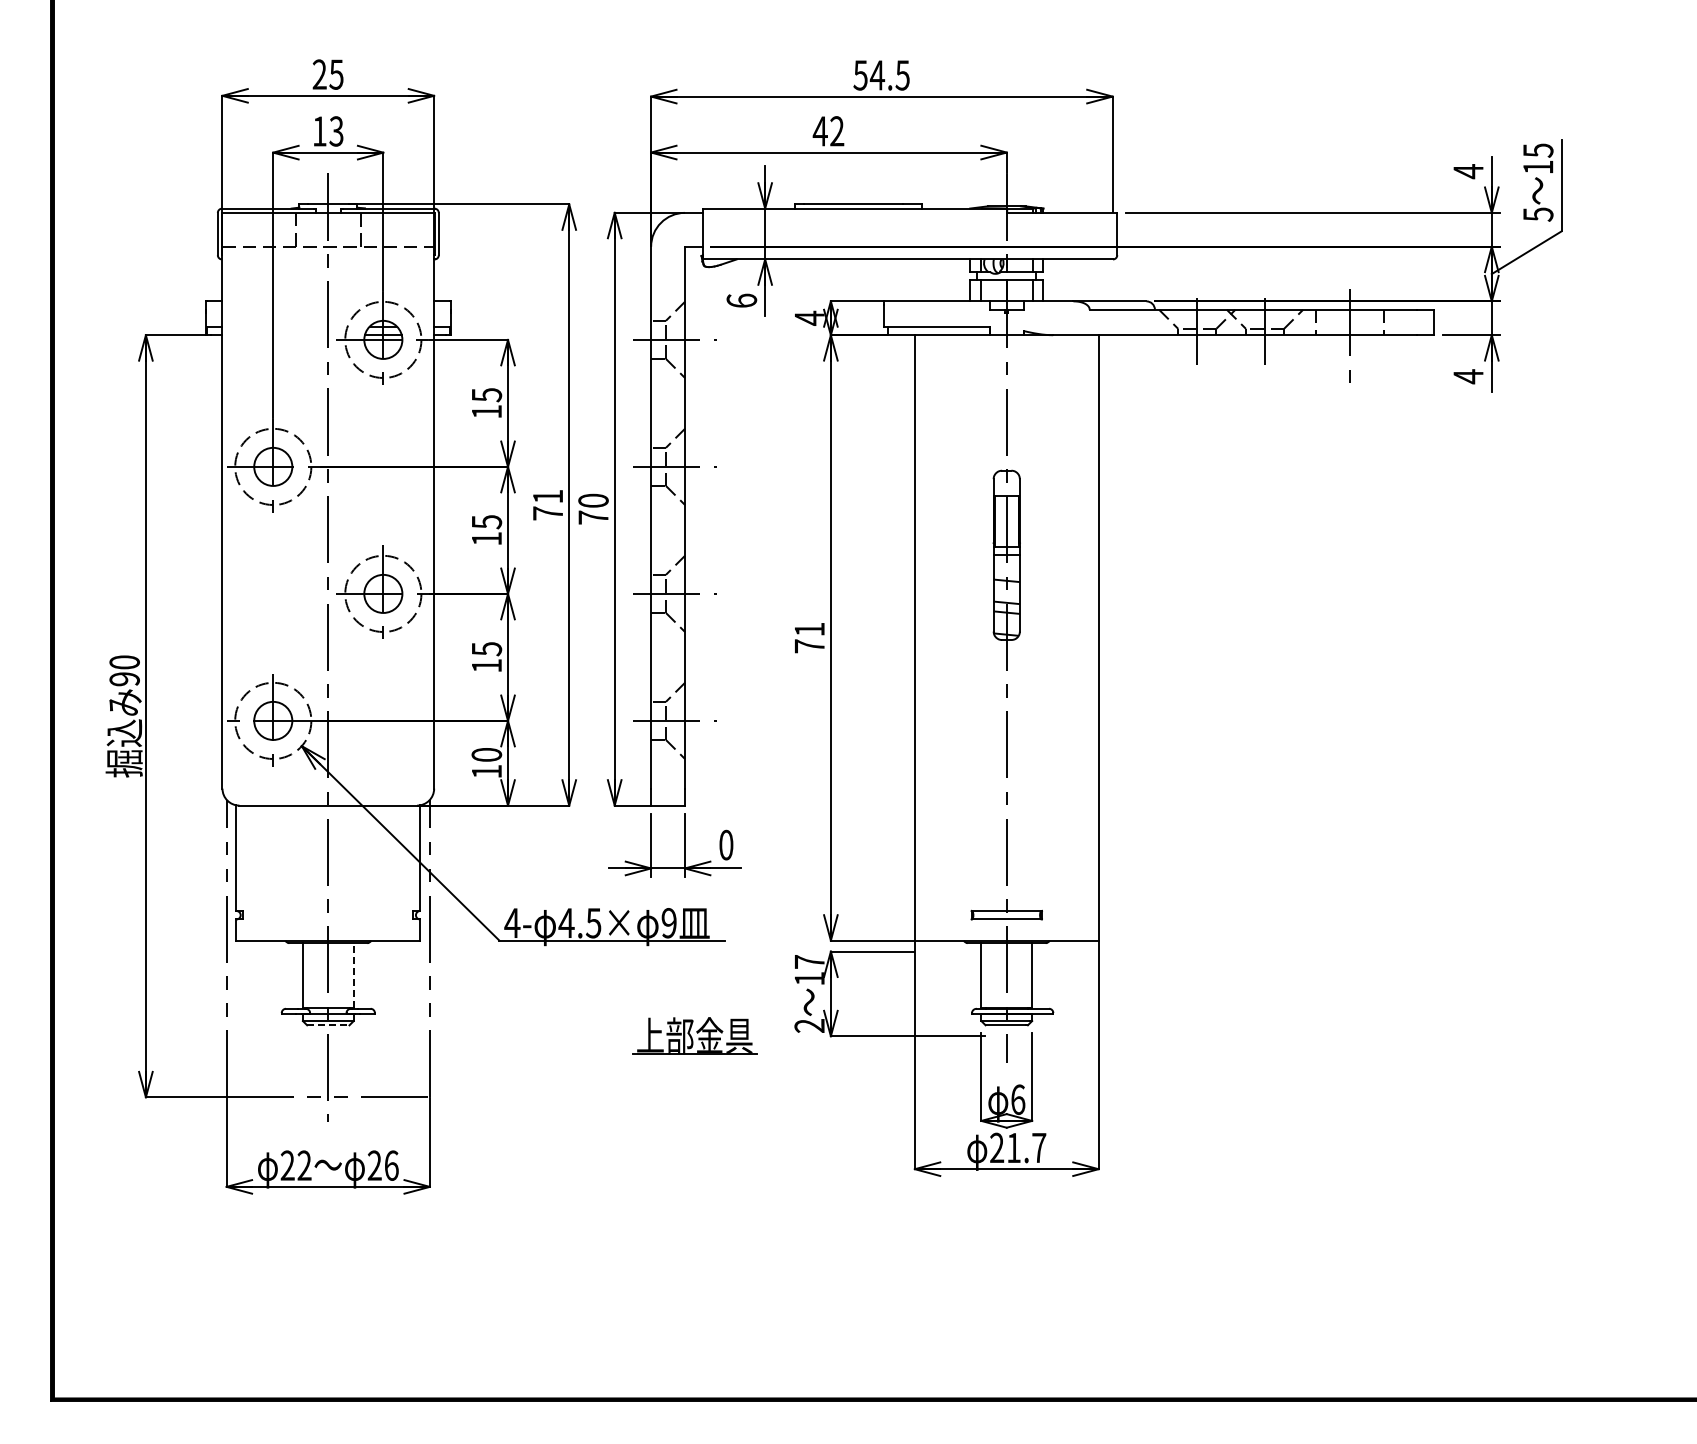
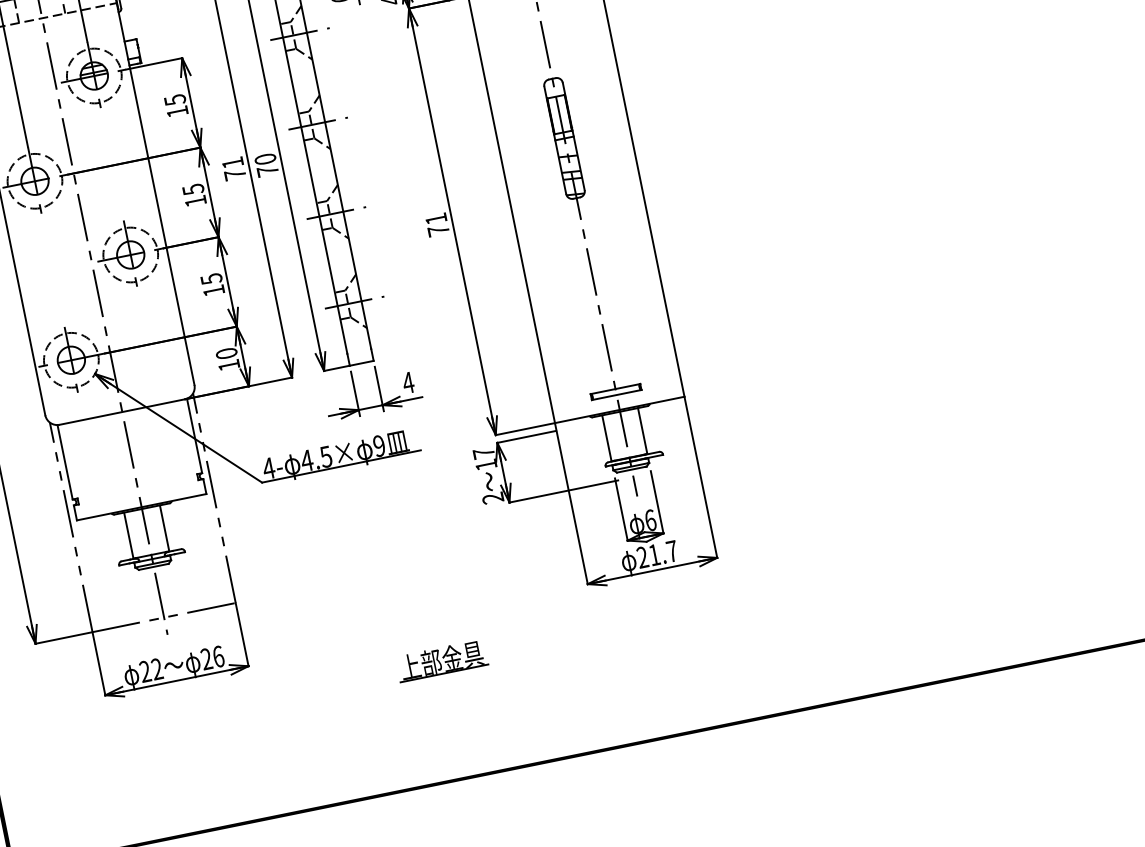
text: (725, 844) -> (407, 382), 0 -> 4
line: (353, 975) -> (164, 528), dashed -> solid
line: (328, 1025) -> (153, 566), dashed -> solid
part: (694, 1035) -> (441, 660), moved

